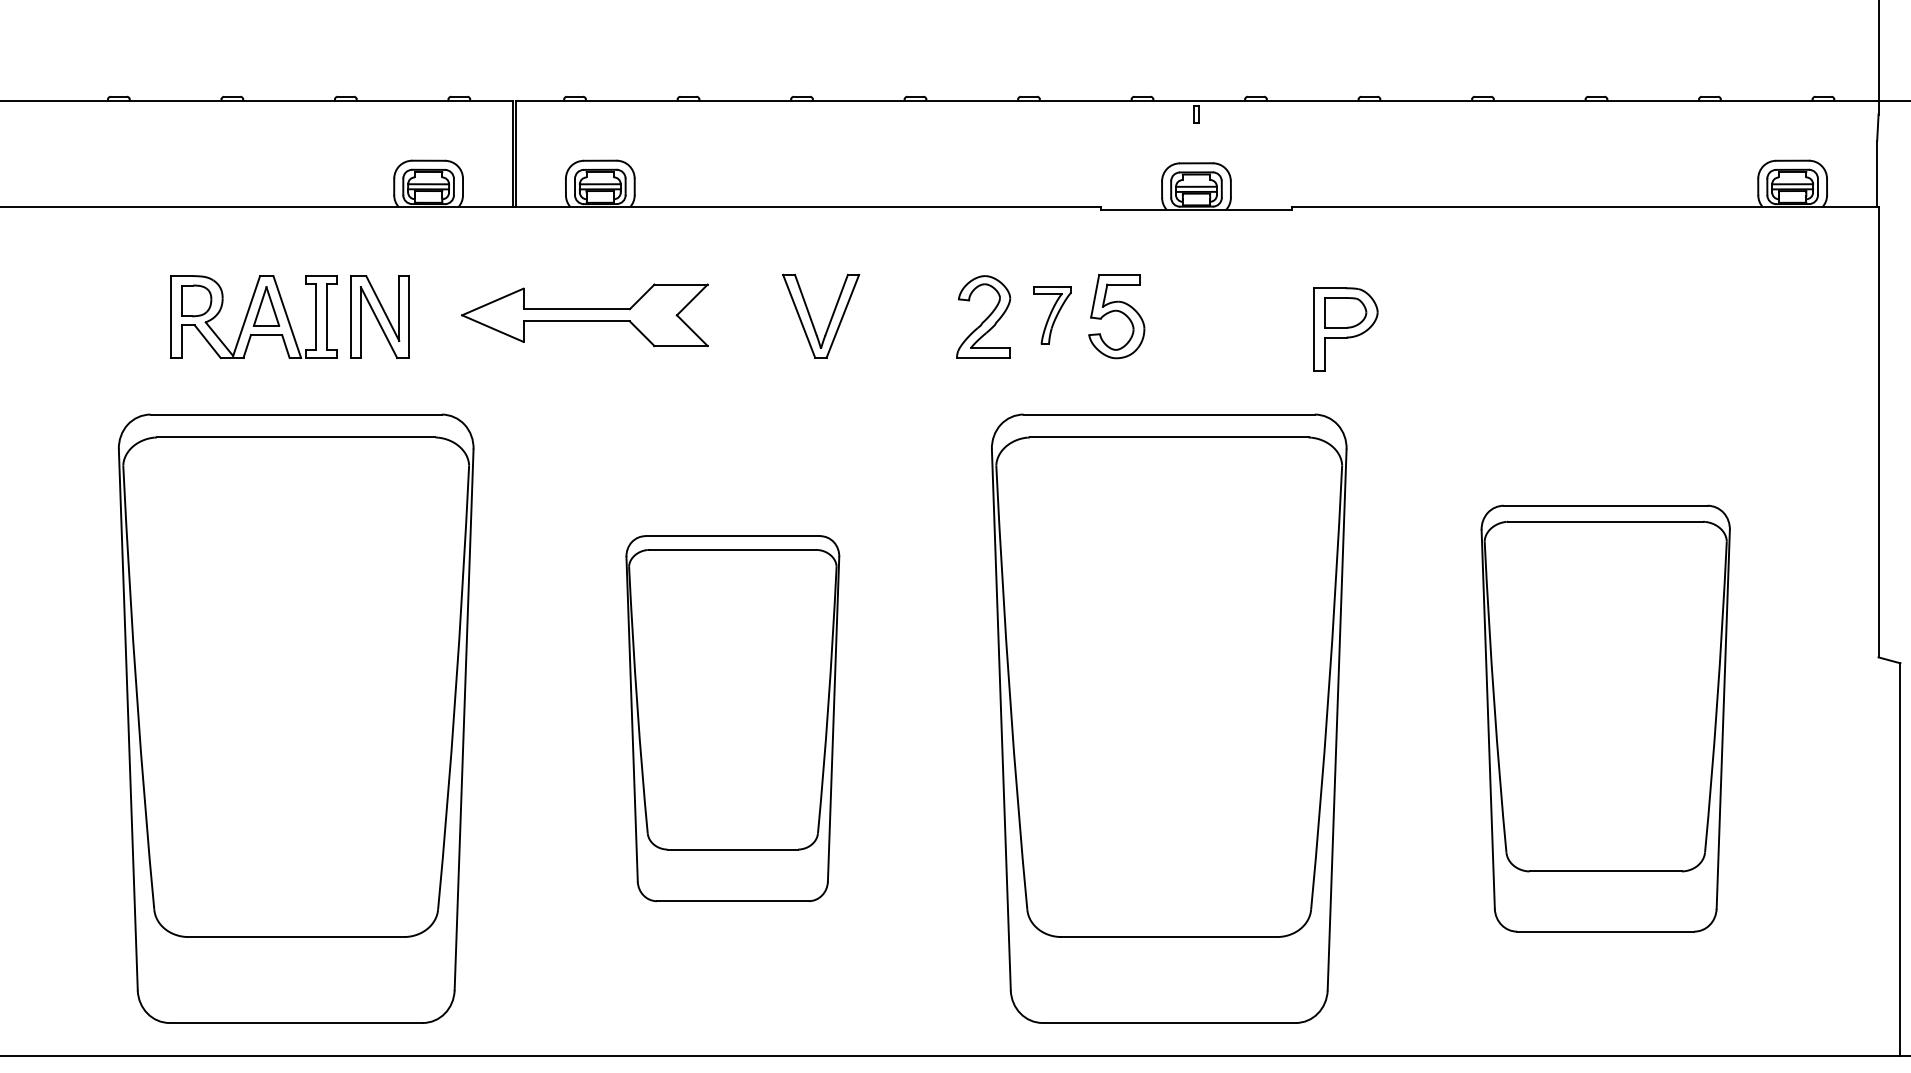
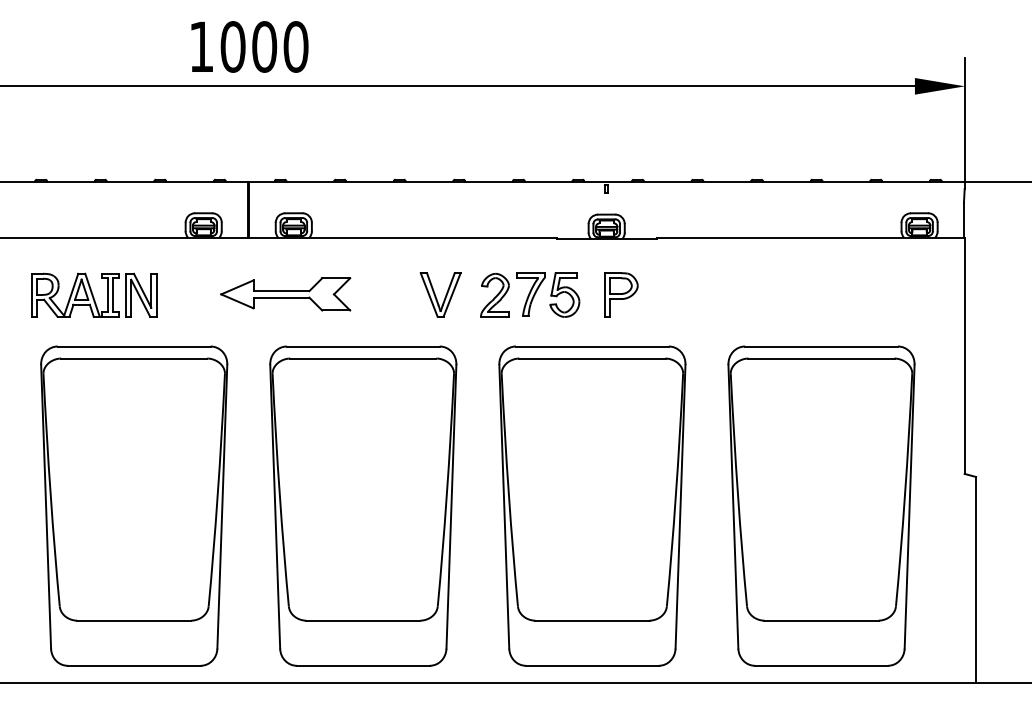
part: (291, 315) -> (94, 294), moved
part: (820, 315) -> (440, 294), moved
part: (1051, 315) -> (530, 294), size x1.43
part: (1346, 328) -> (621, 294), moved
part: (733, 717) -> (363, 505), size x1.67
part: (1605, 717) -> (821, 505), size x1.43

